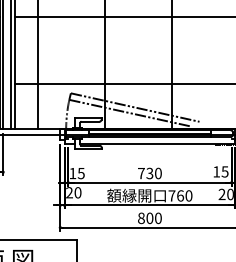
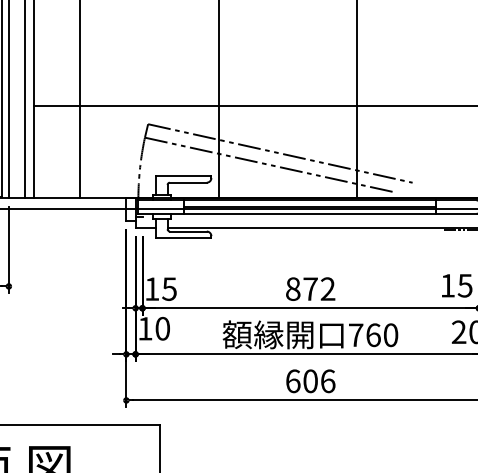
text: (149, 173) -> (309, 289), 730 -> 872
text: (69, 192) -> (145, 328), 20 -> 10
text: (149, 217) -> (309, 379), 800 -> 606

